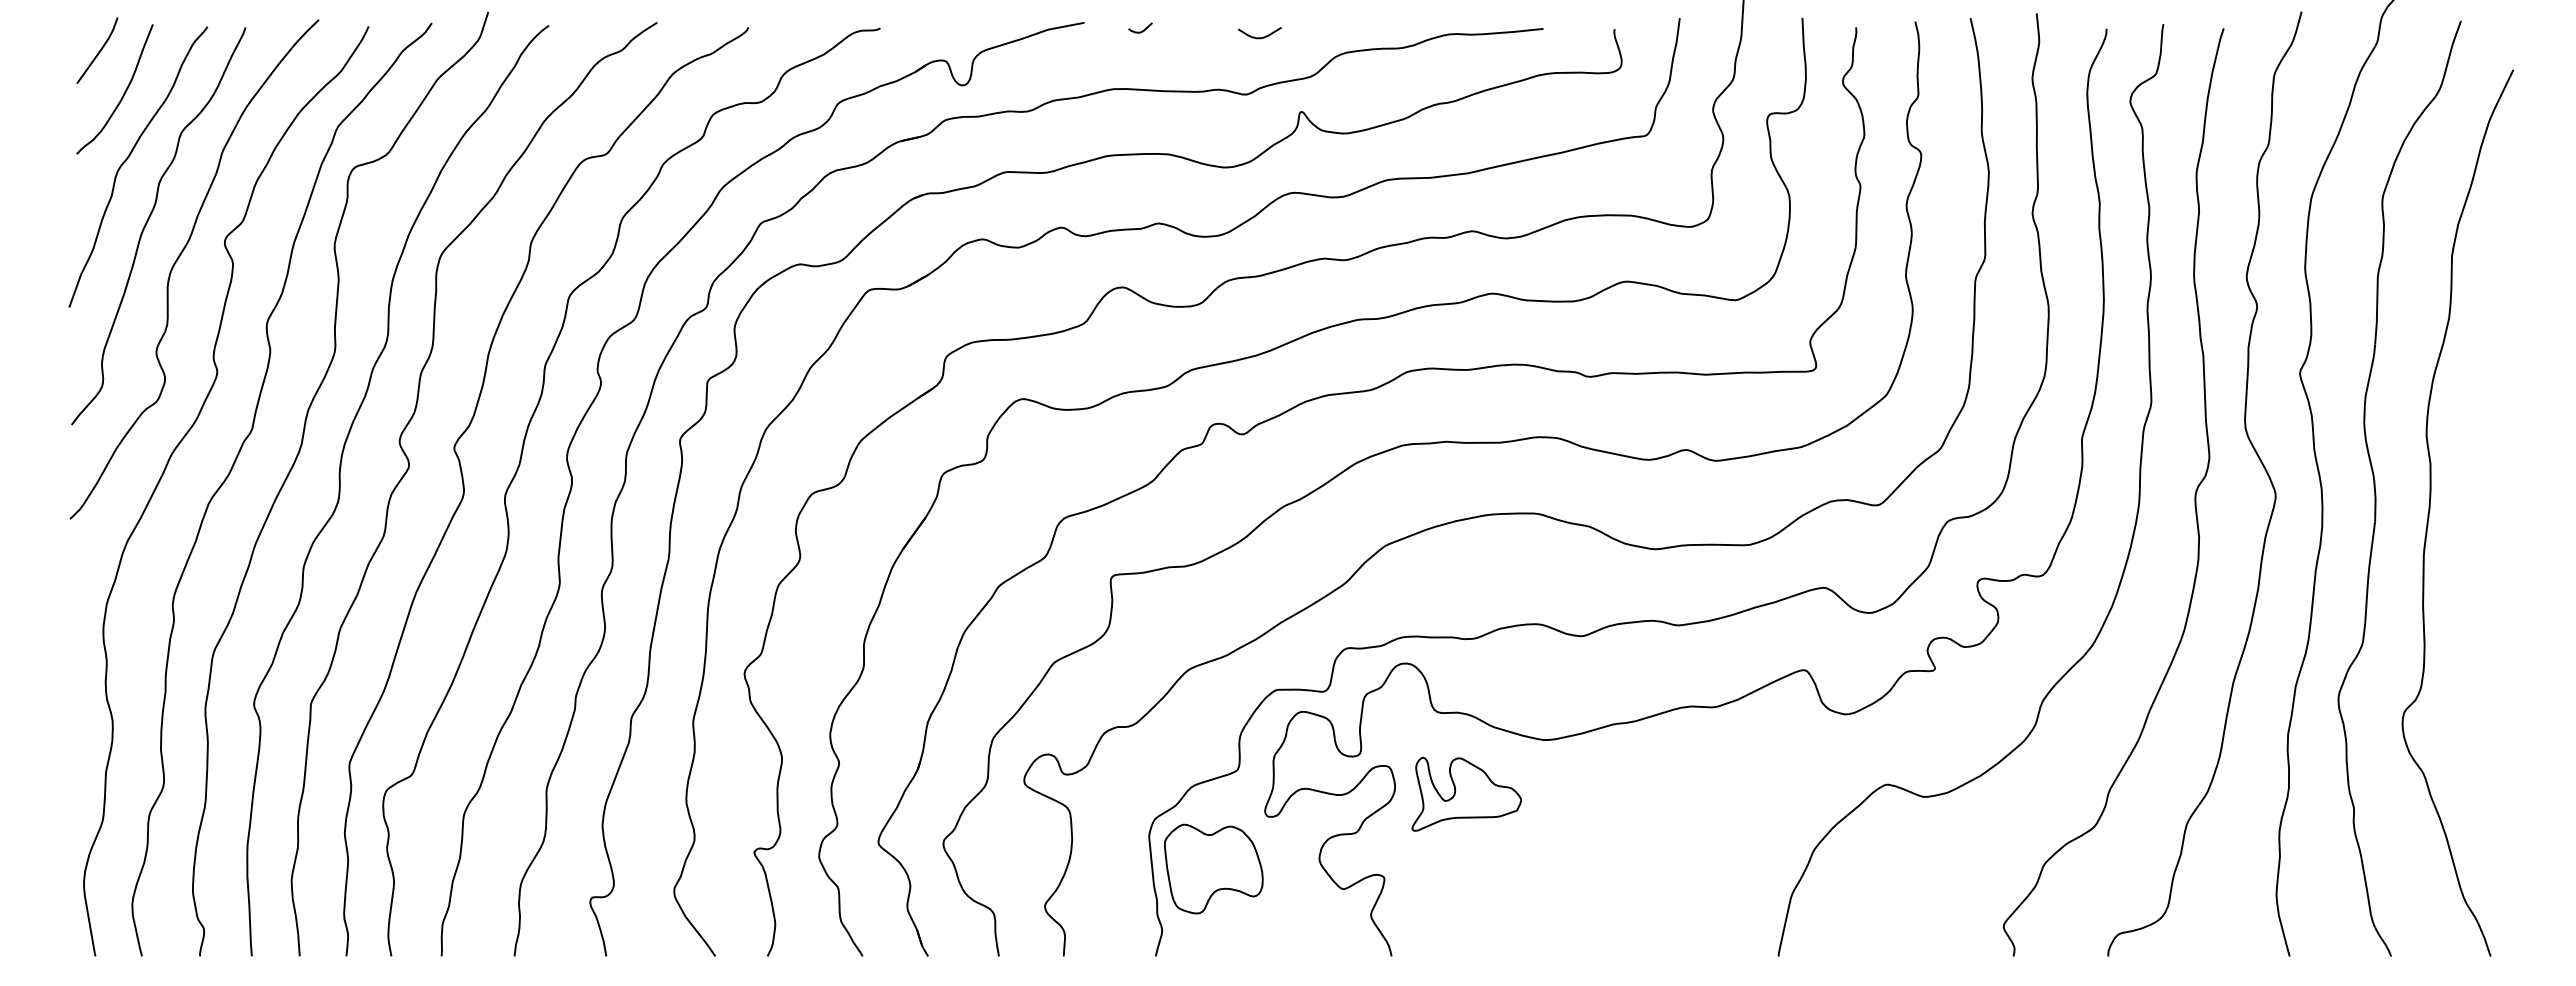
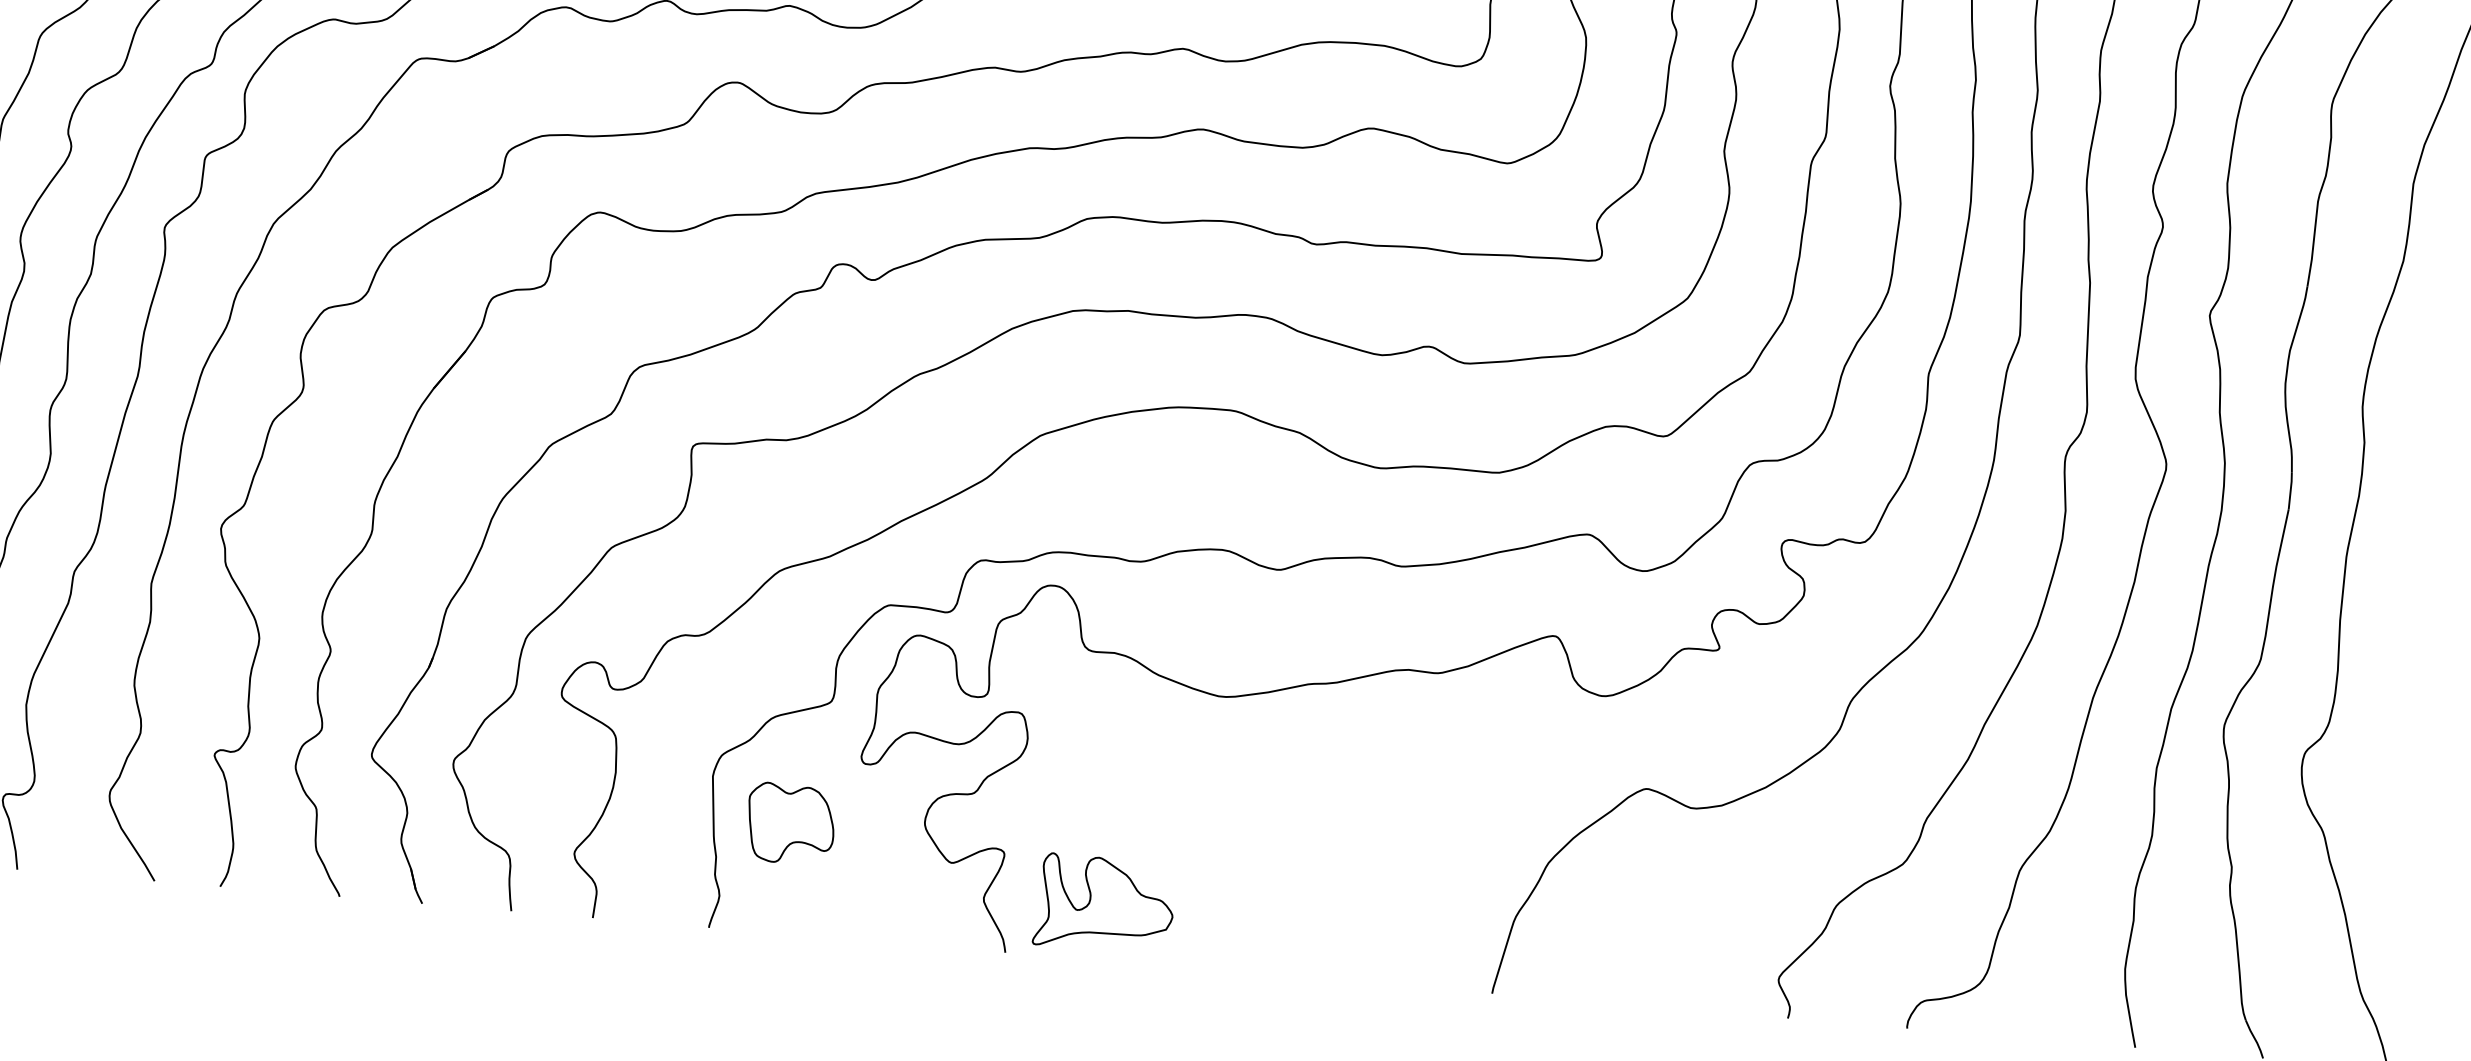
part: (1466, 793) -> (1104, 902), moved
part: (1213, 868) -> (790, 823), size x0.7

